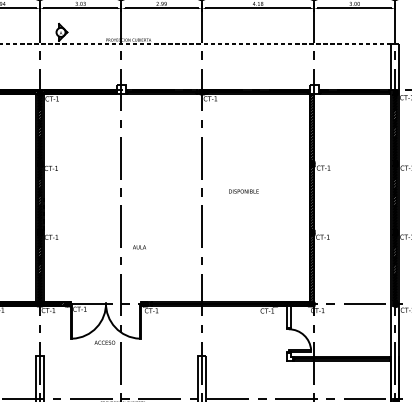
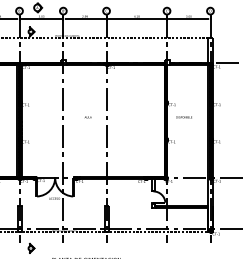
text: (242, 191) -> (183, 117), moved
text: (138, 247) -> (87, 117), moved

